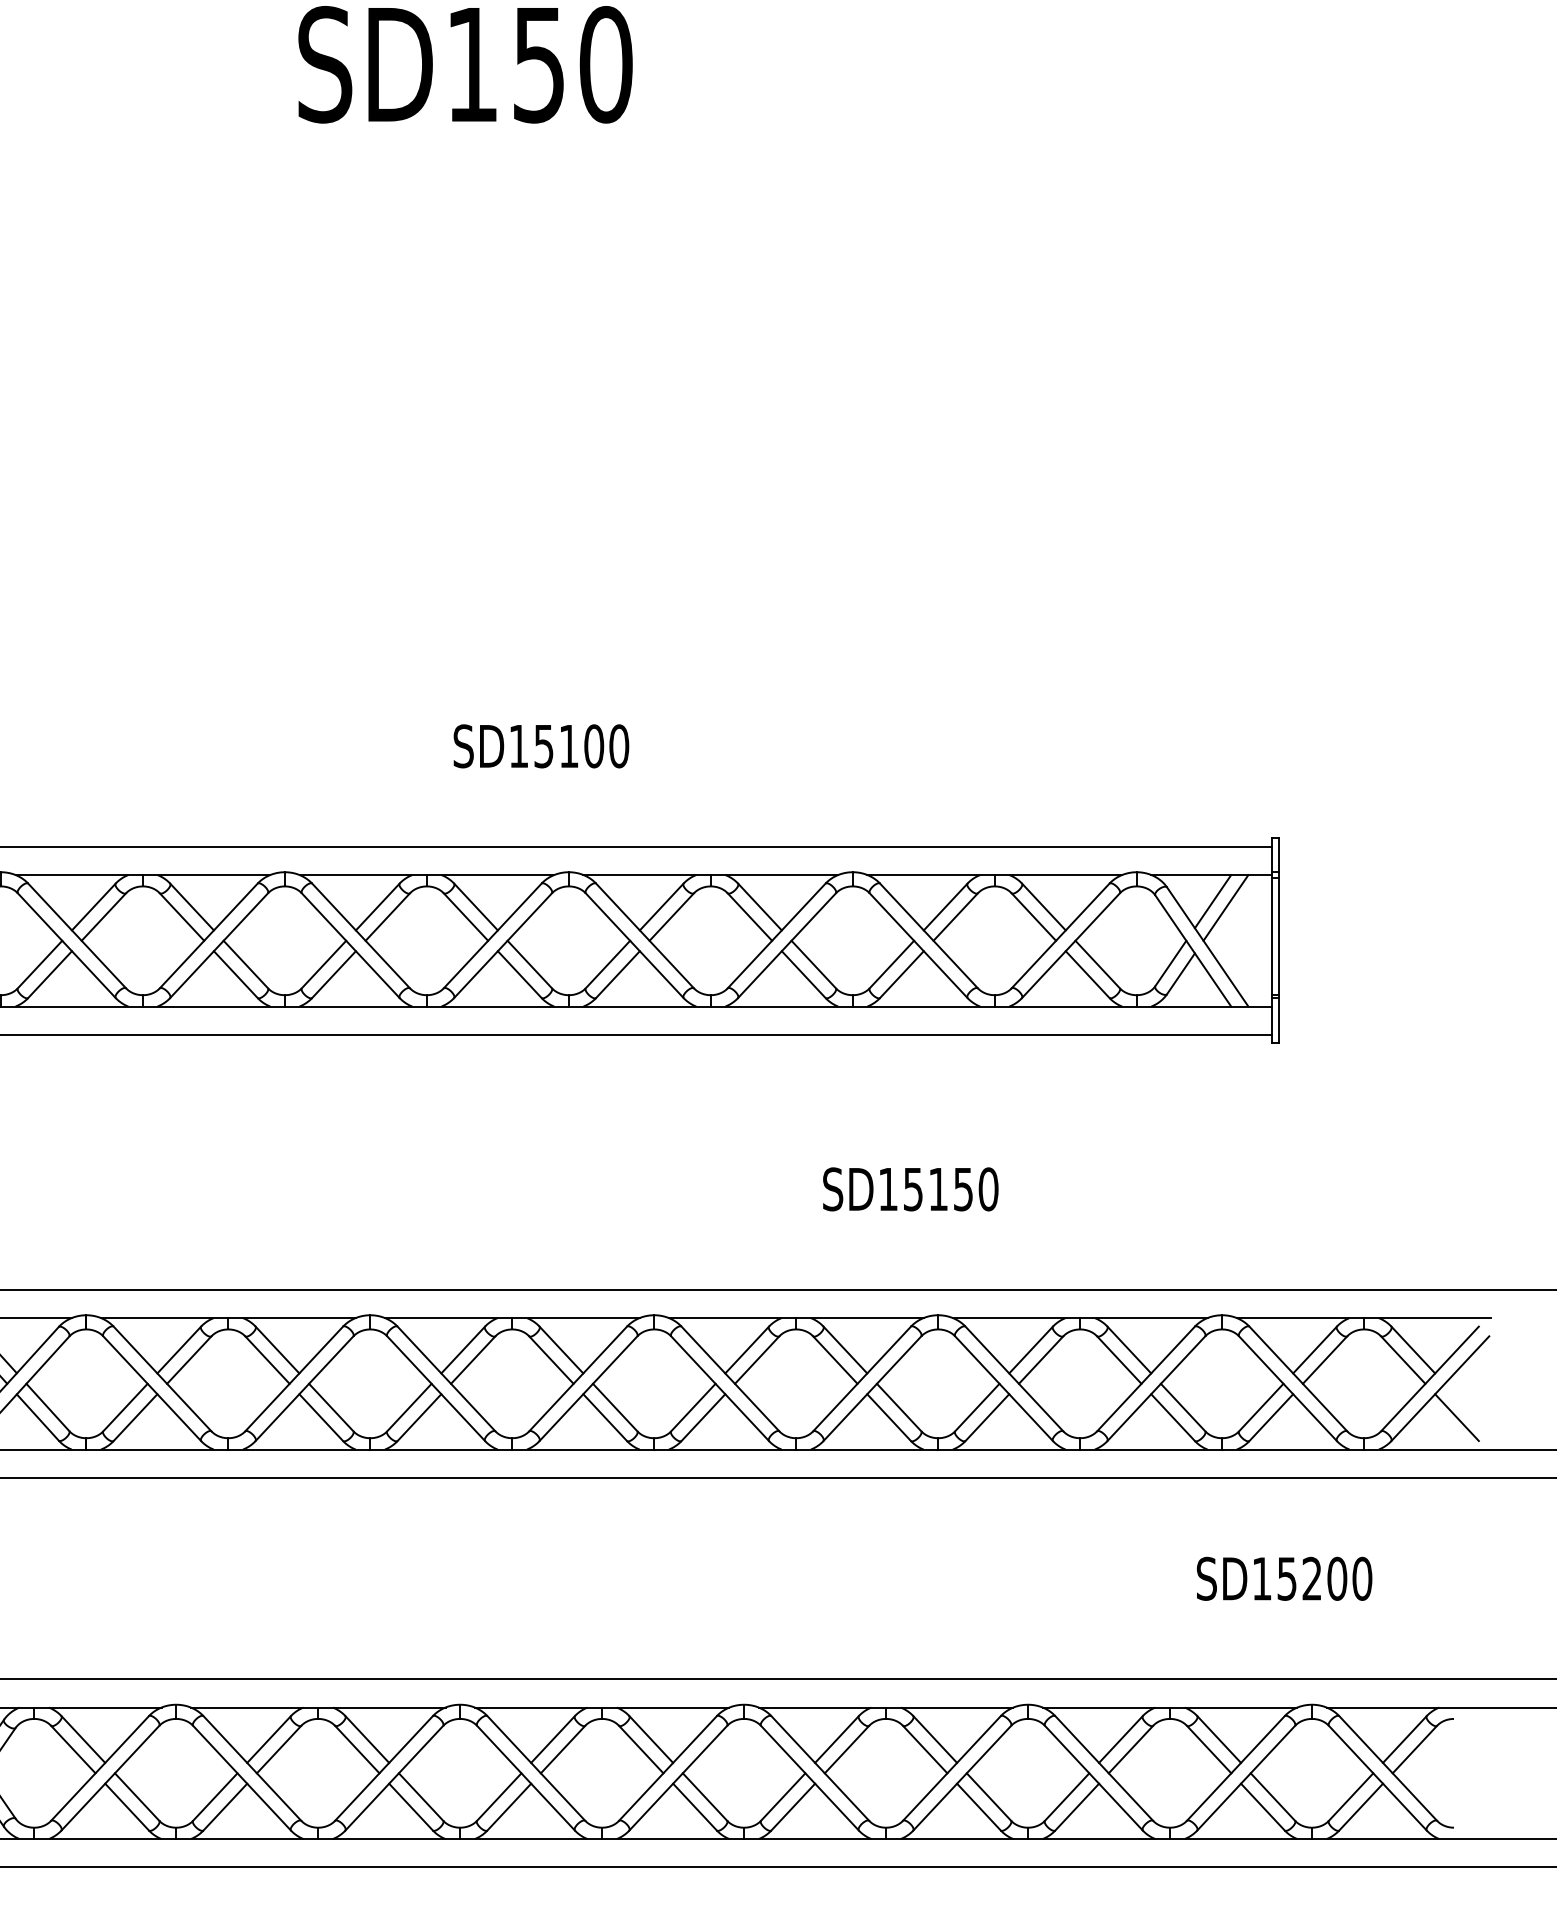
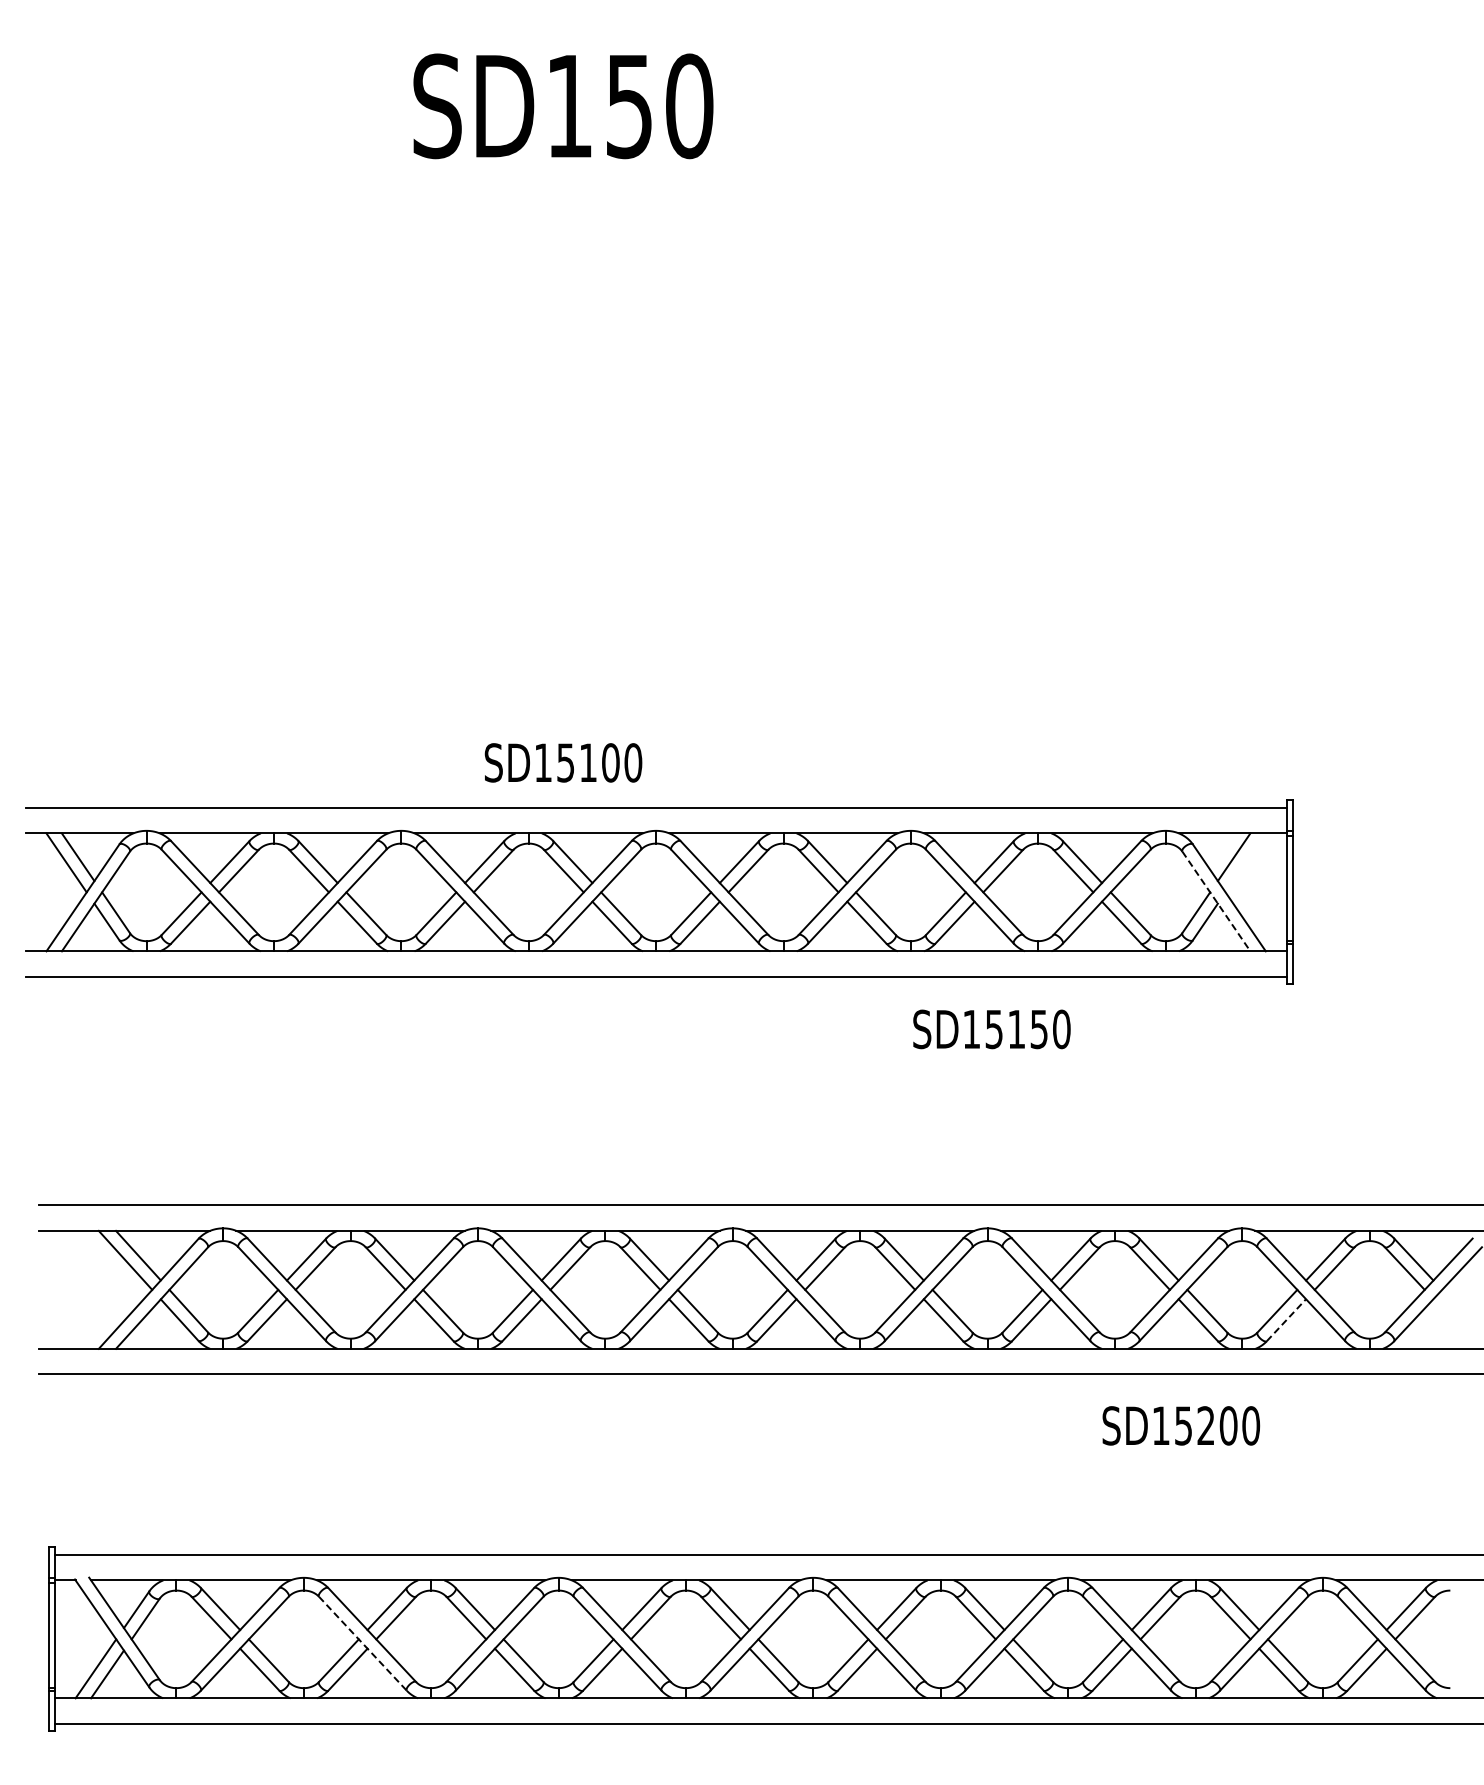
text: (541, 745) -> (563, 762), moved
line: (1225, 907) -> (1245, 862), removed
line: (1193, 950) -> (1216, 901), solid -> dashed
text: (910, 1189) -> (991, 1029), moved
line: (1271, 1417) -> (1286, 1320), solid -> dashed
line: (1456, 1417) -> (1452, 1320), removed
text: (1284, 1578) -> (1181, 1425), moved
line: (242, 1779) -> (363, 1644), solid -> dashed

